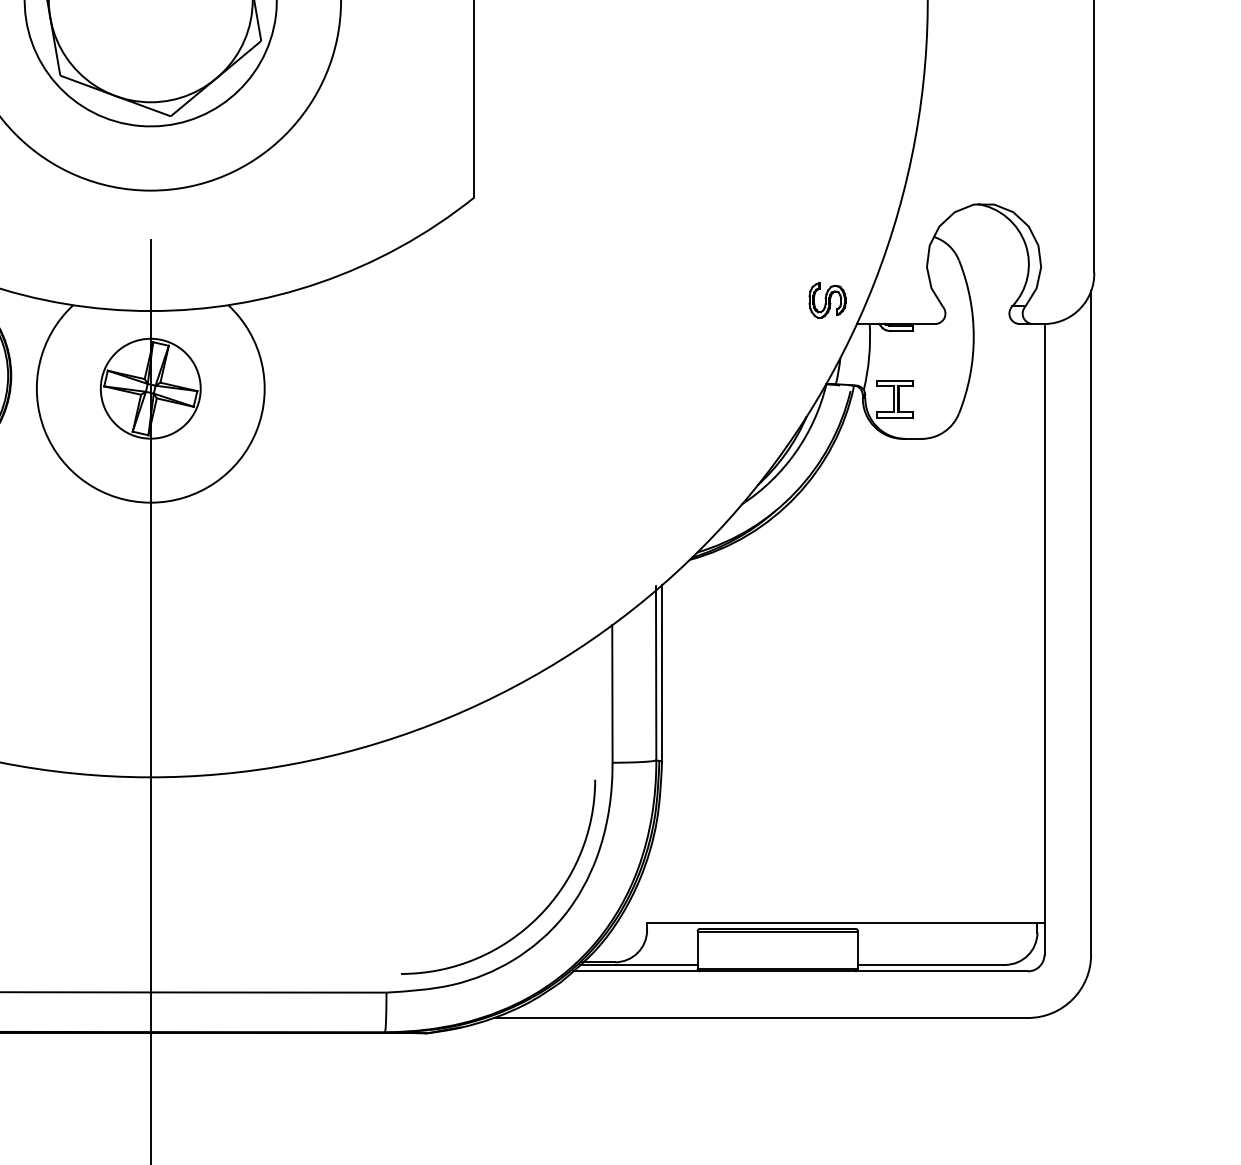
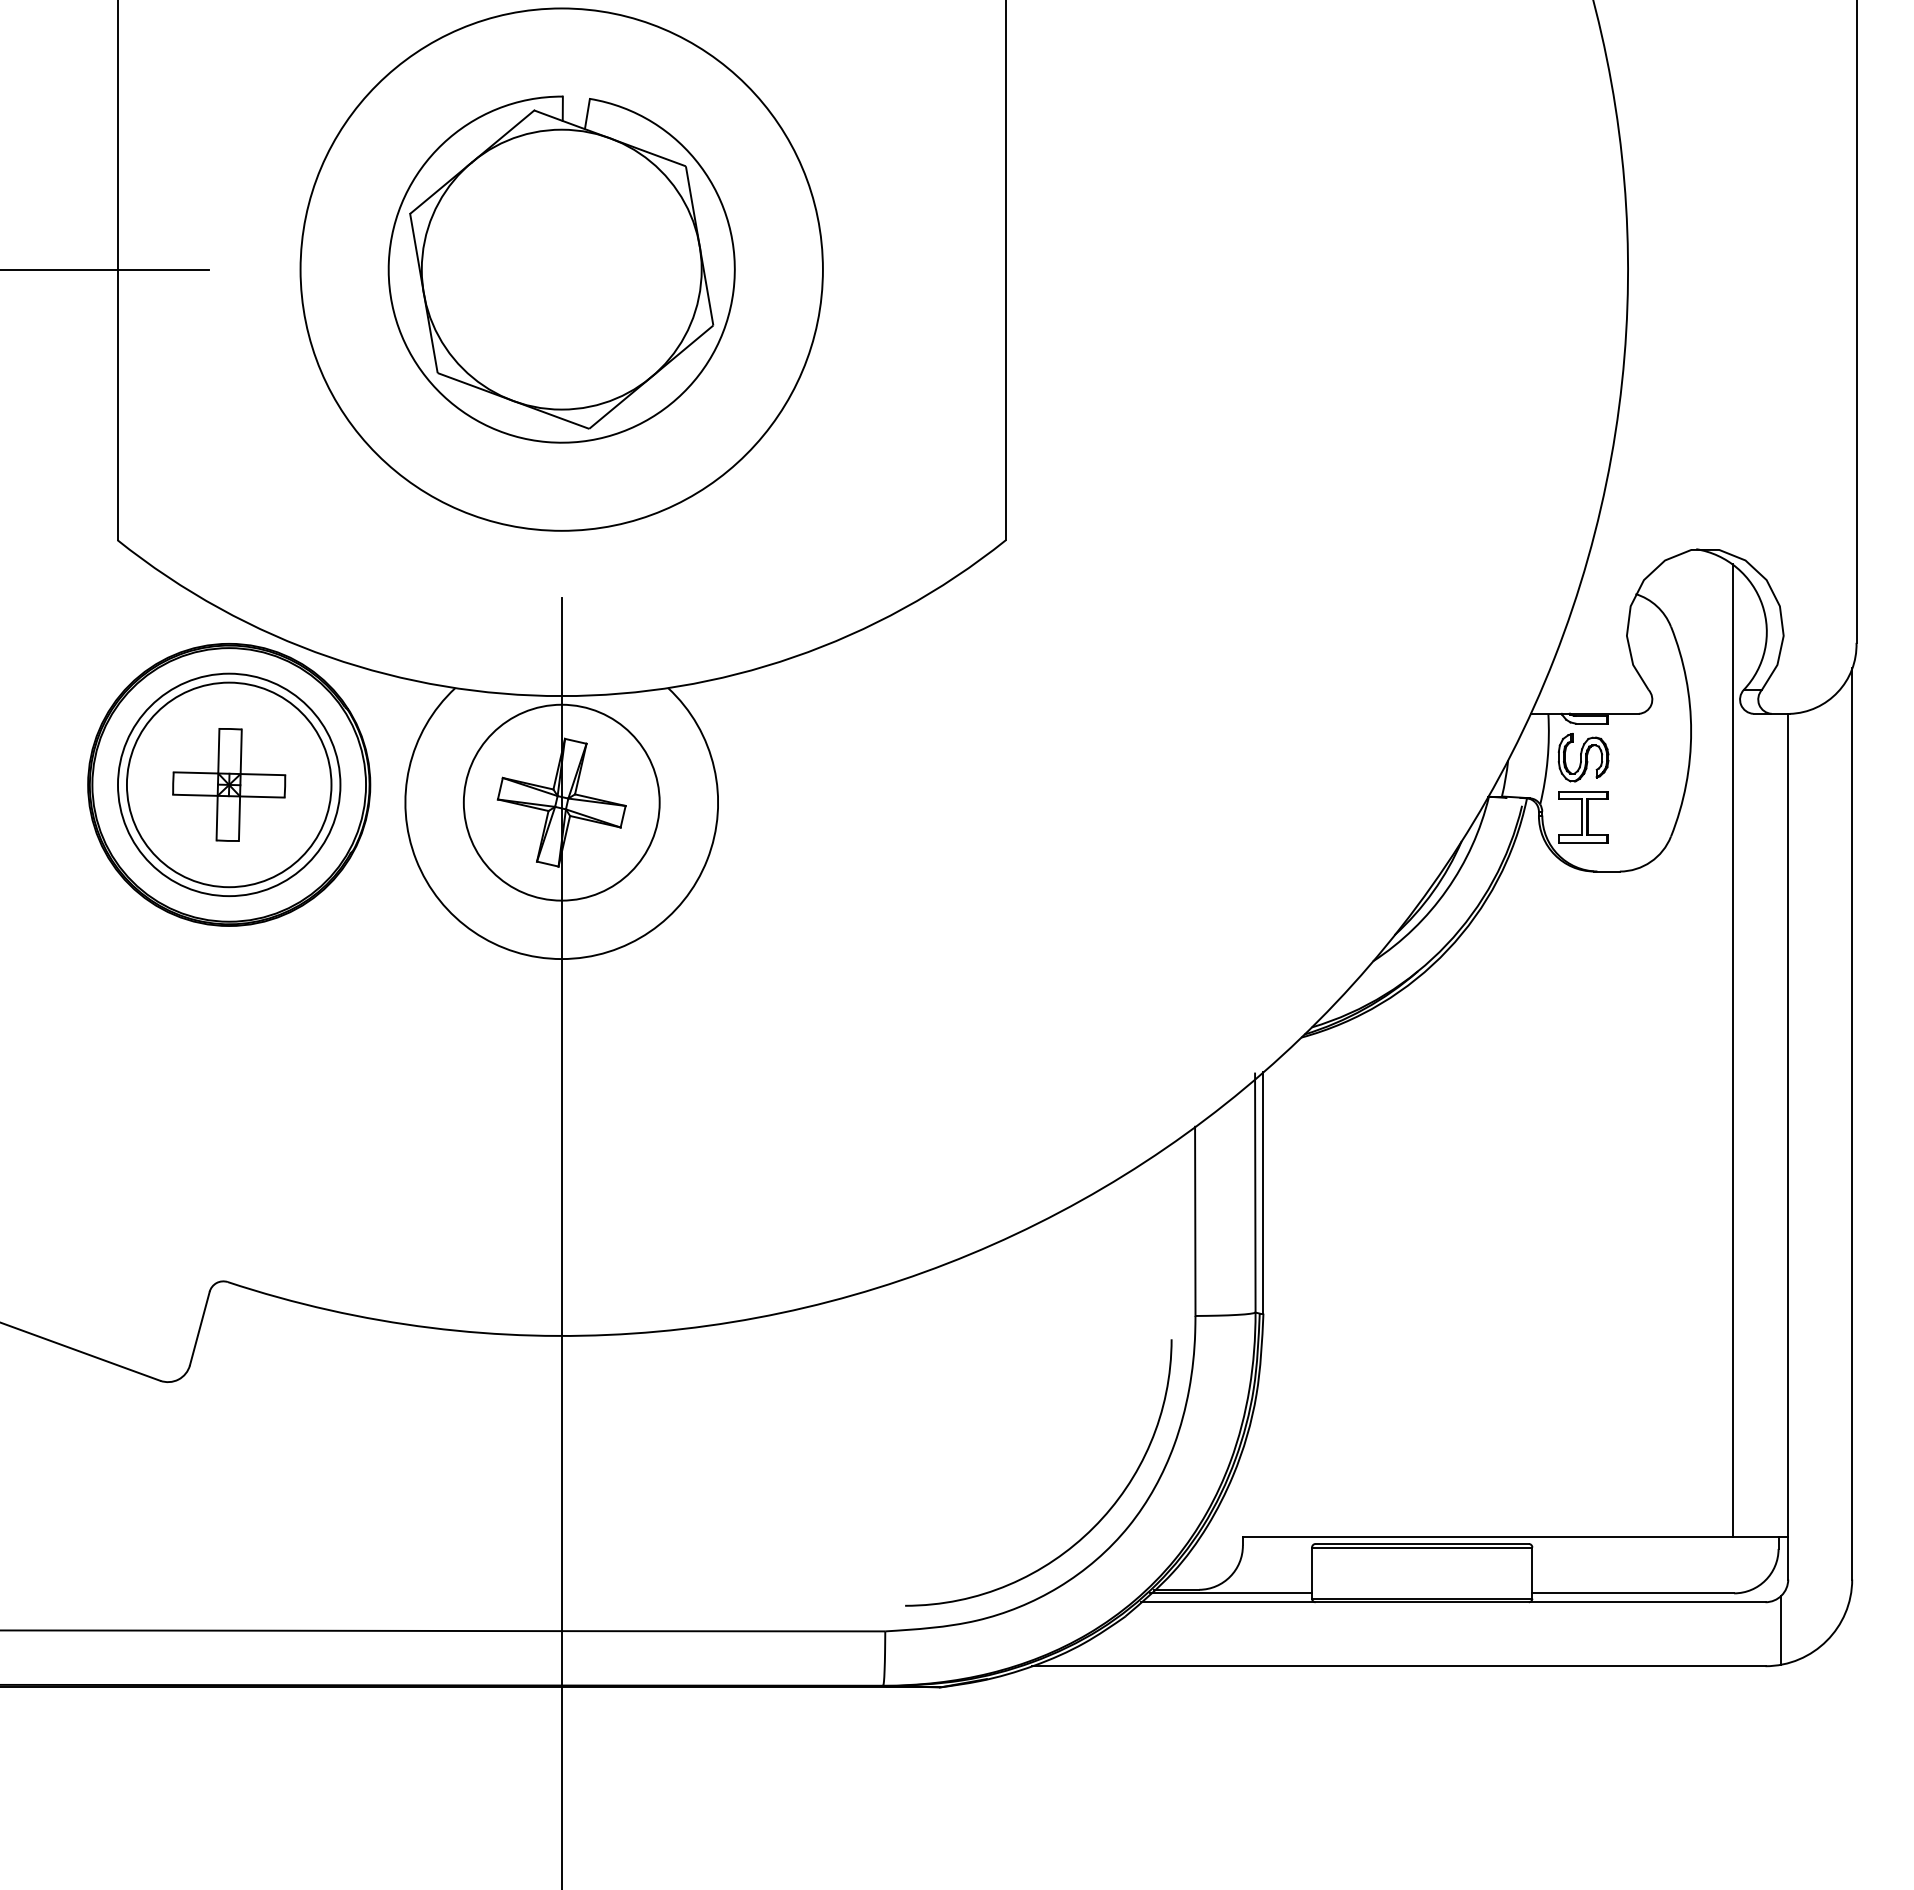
part: (827, 300) -> (1583, 757), moved
circle: (150, 388) -> (561, 802), size x1.43
line: (1003, 569) -> (1732, 1050), added
line: (1039, 991) -> (1781, 1630), added

